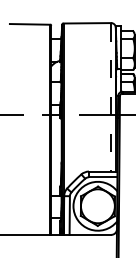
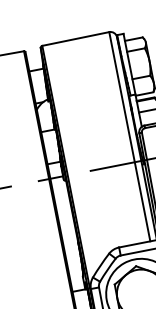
line: (111, 97) -> (130, 136), dashed -> solid

